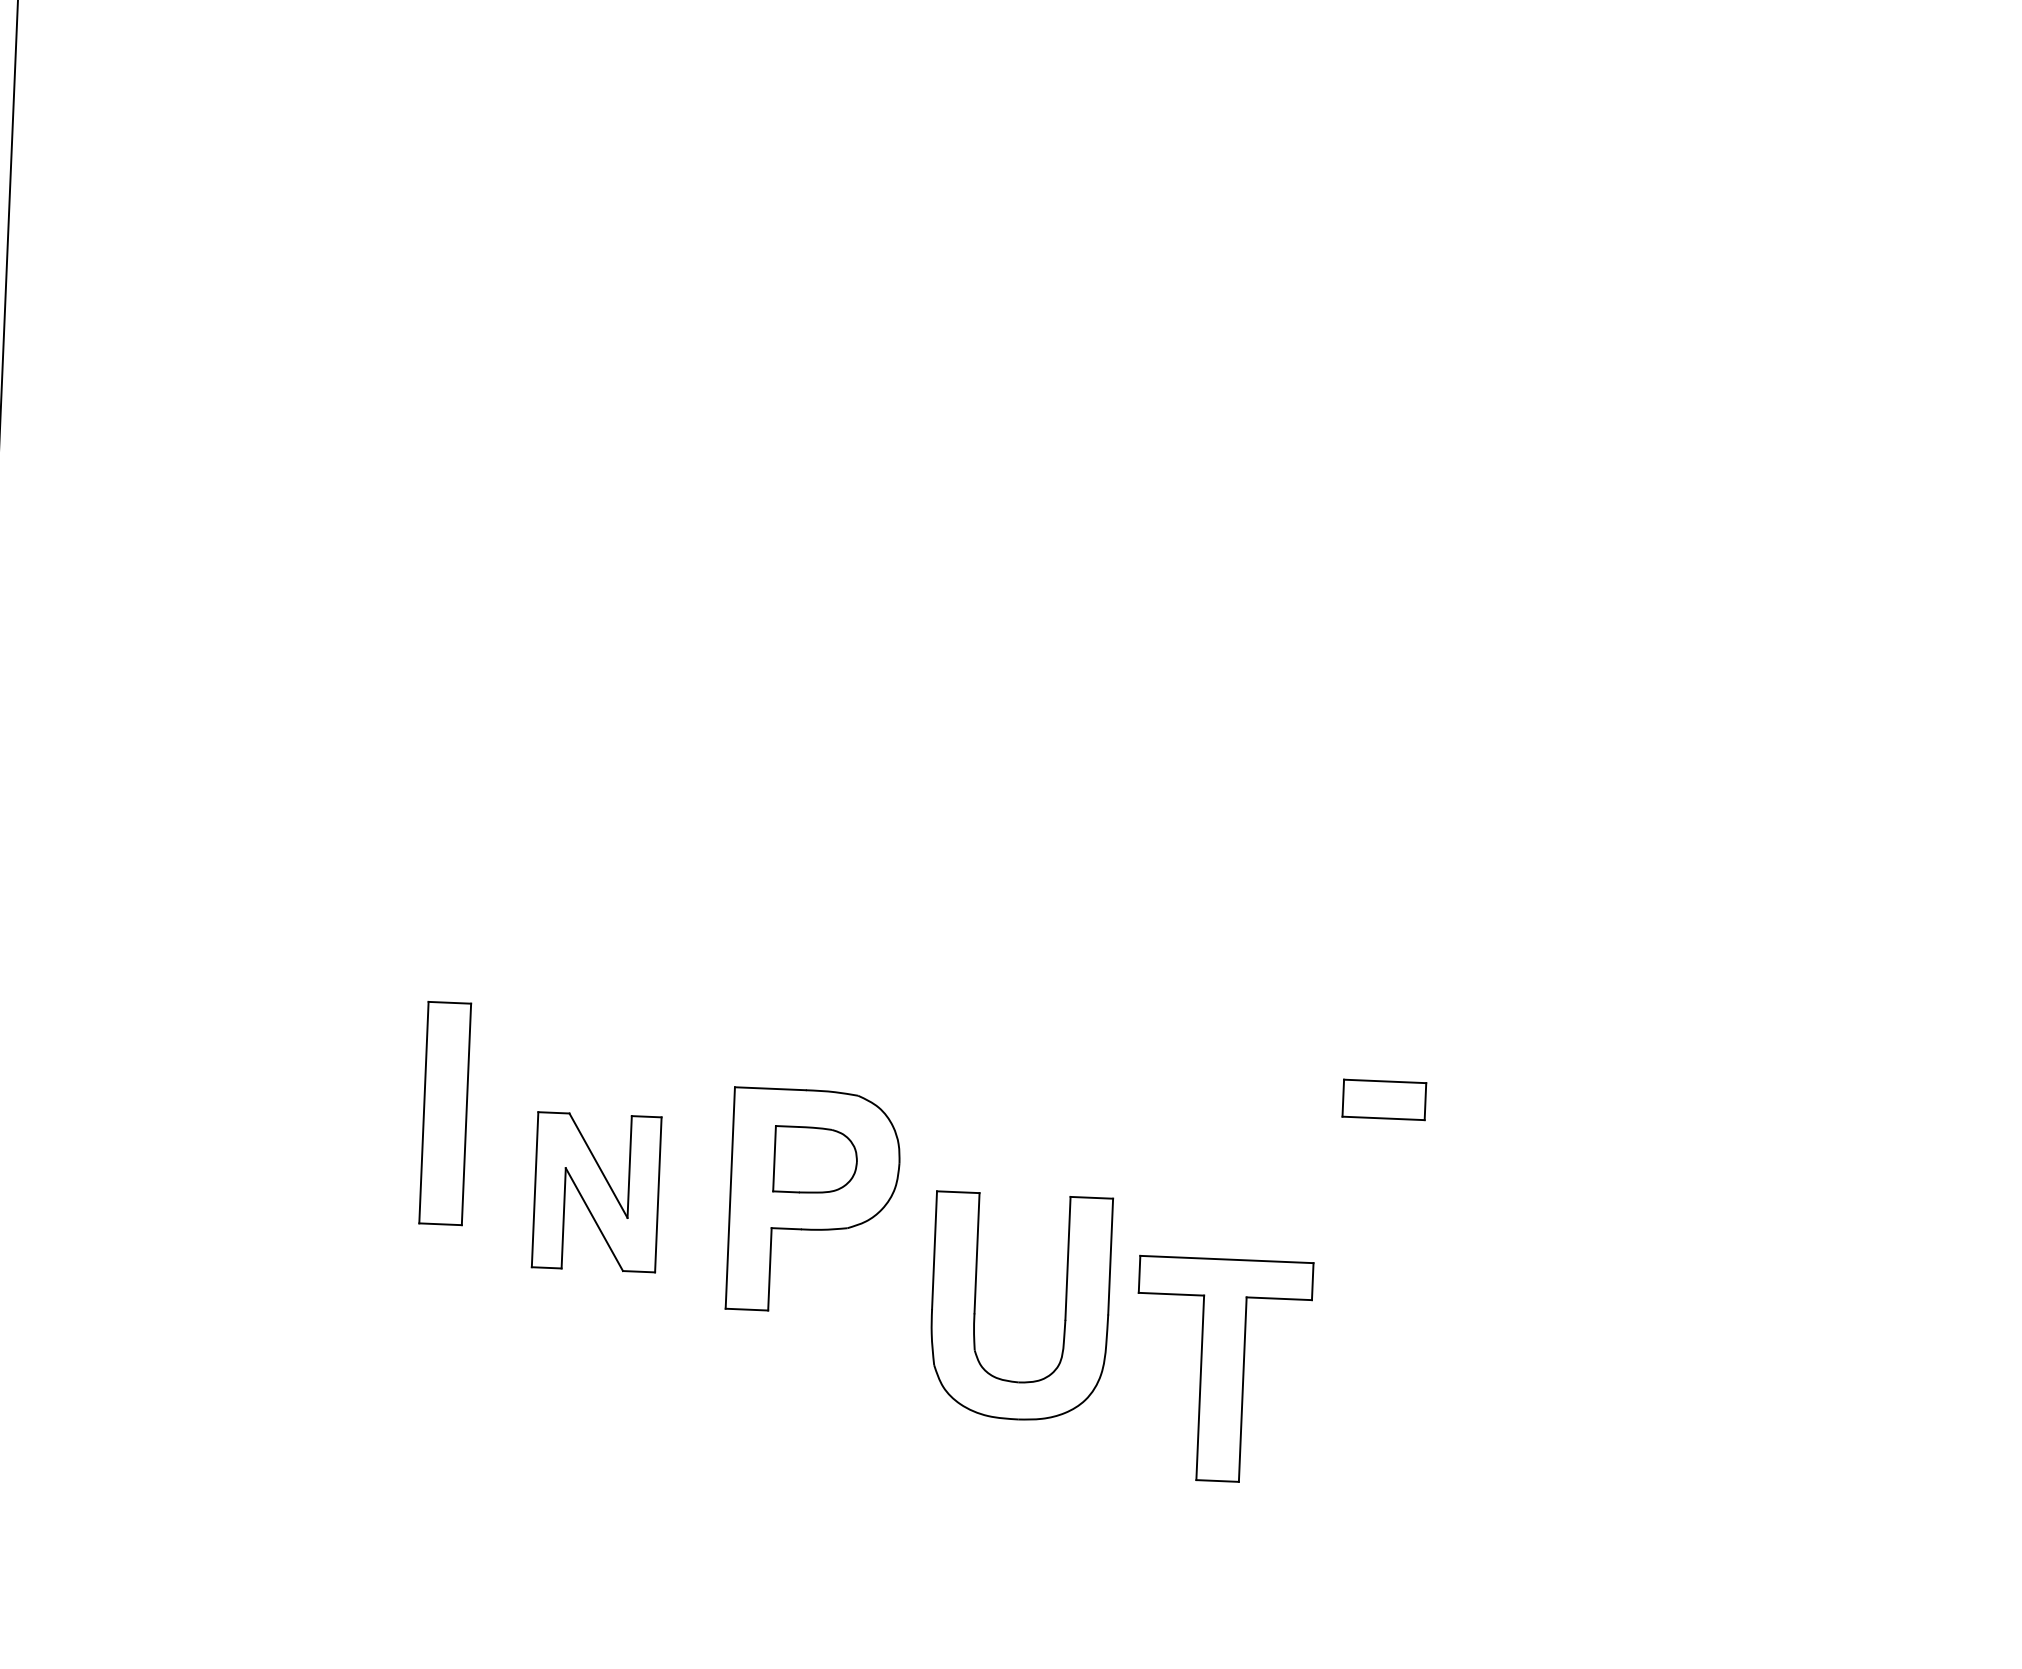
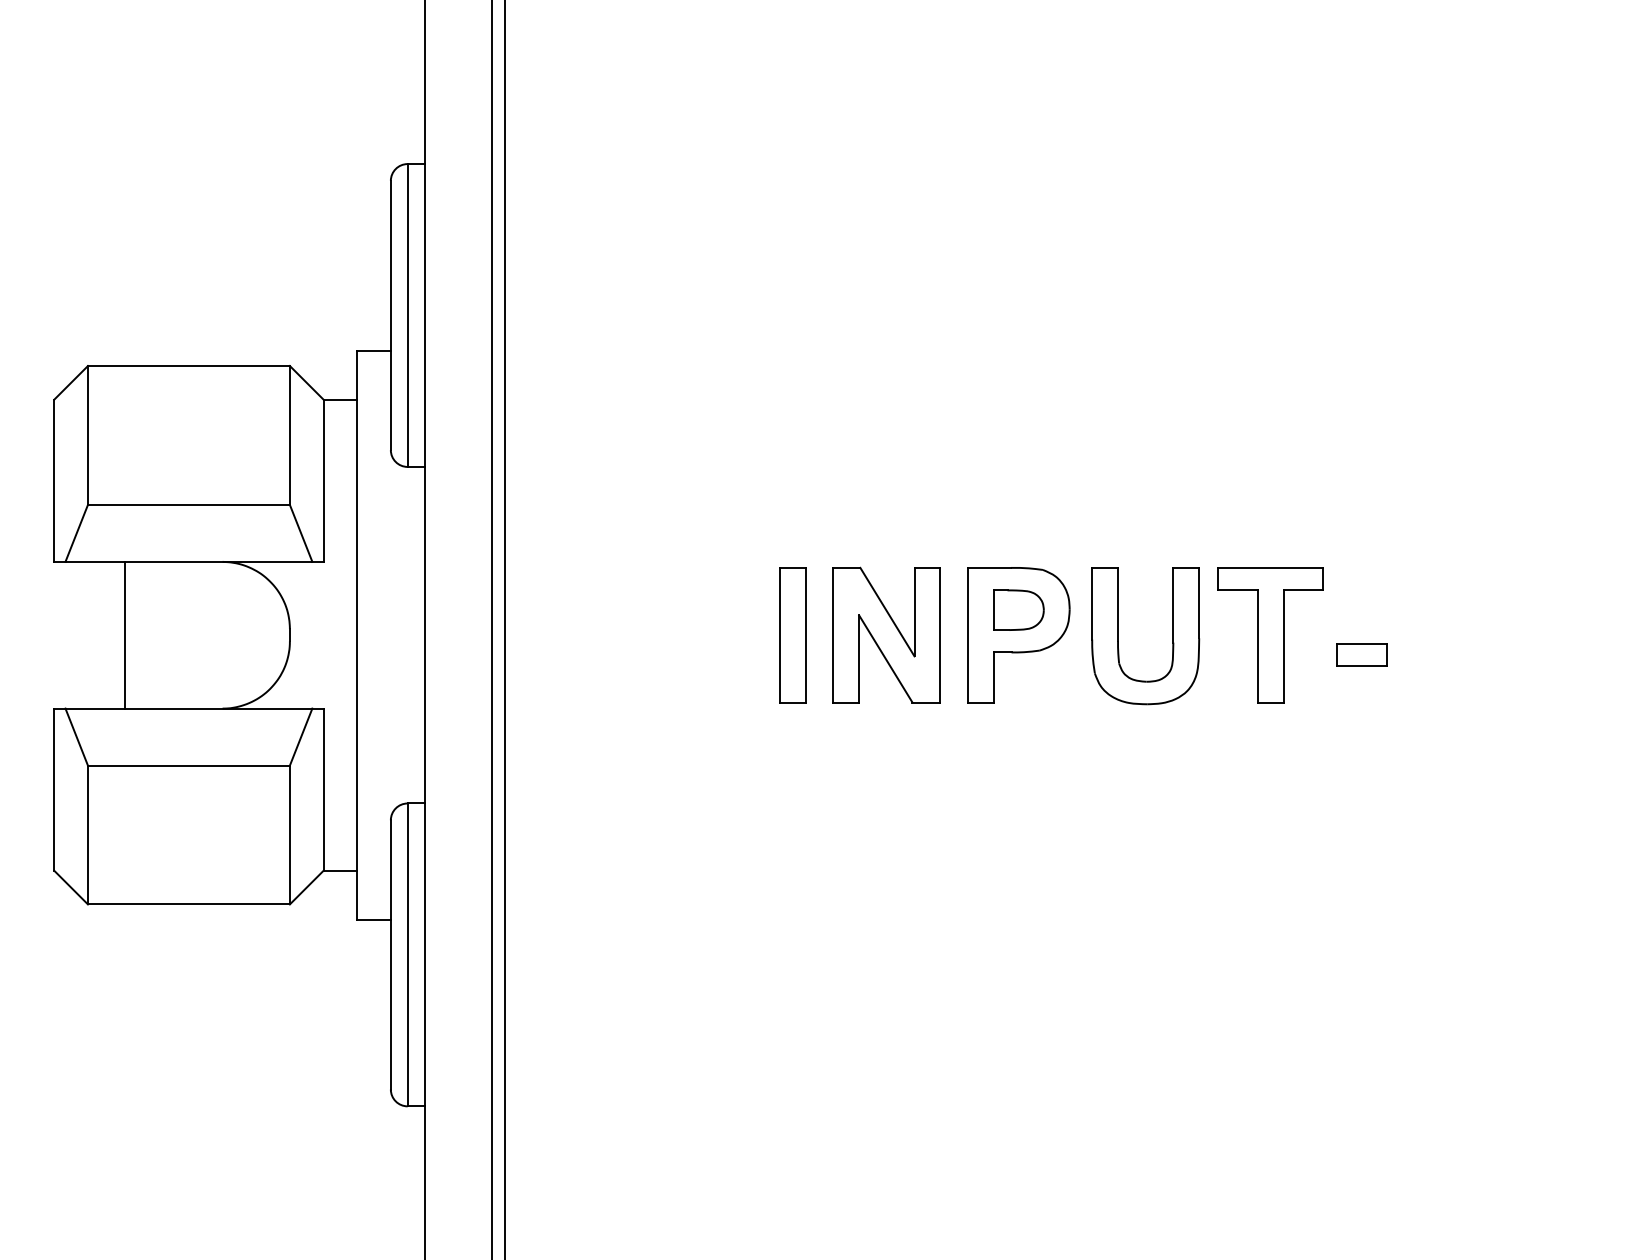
part: (1383, 1098) -> (1361, 654), moved
part: (444, 1113) -> (792, 635), moved
part: (596, 1191) -> (886, 634), size x1.43
part: (975, 1305) -> (1118, 636), moved
part: (1221, 1370) -> (1270, 635), moved

